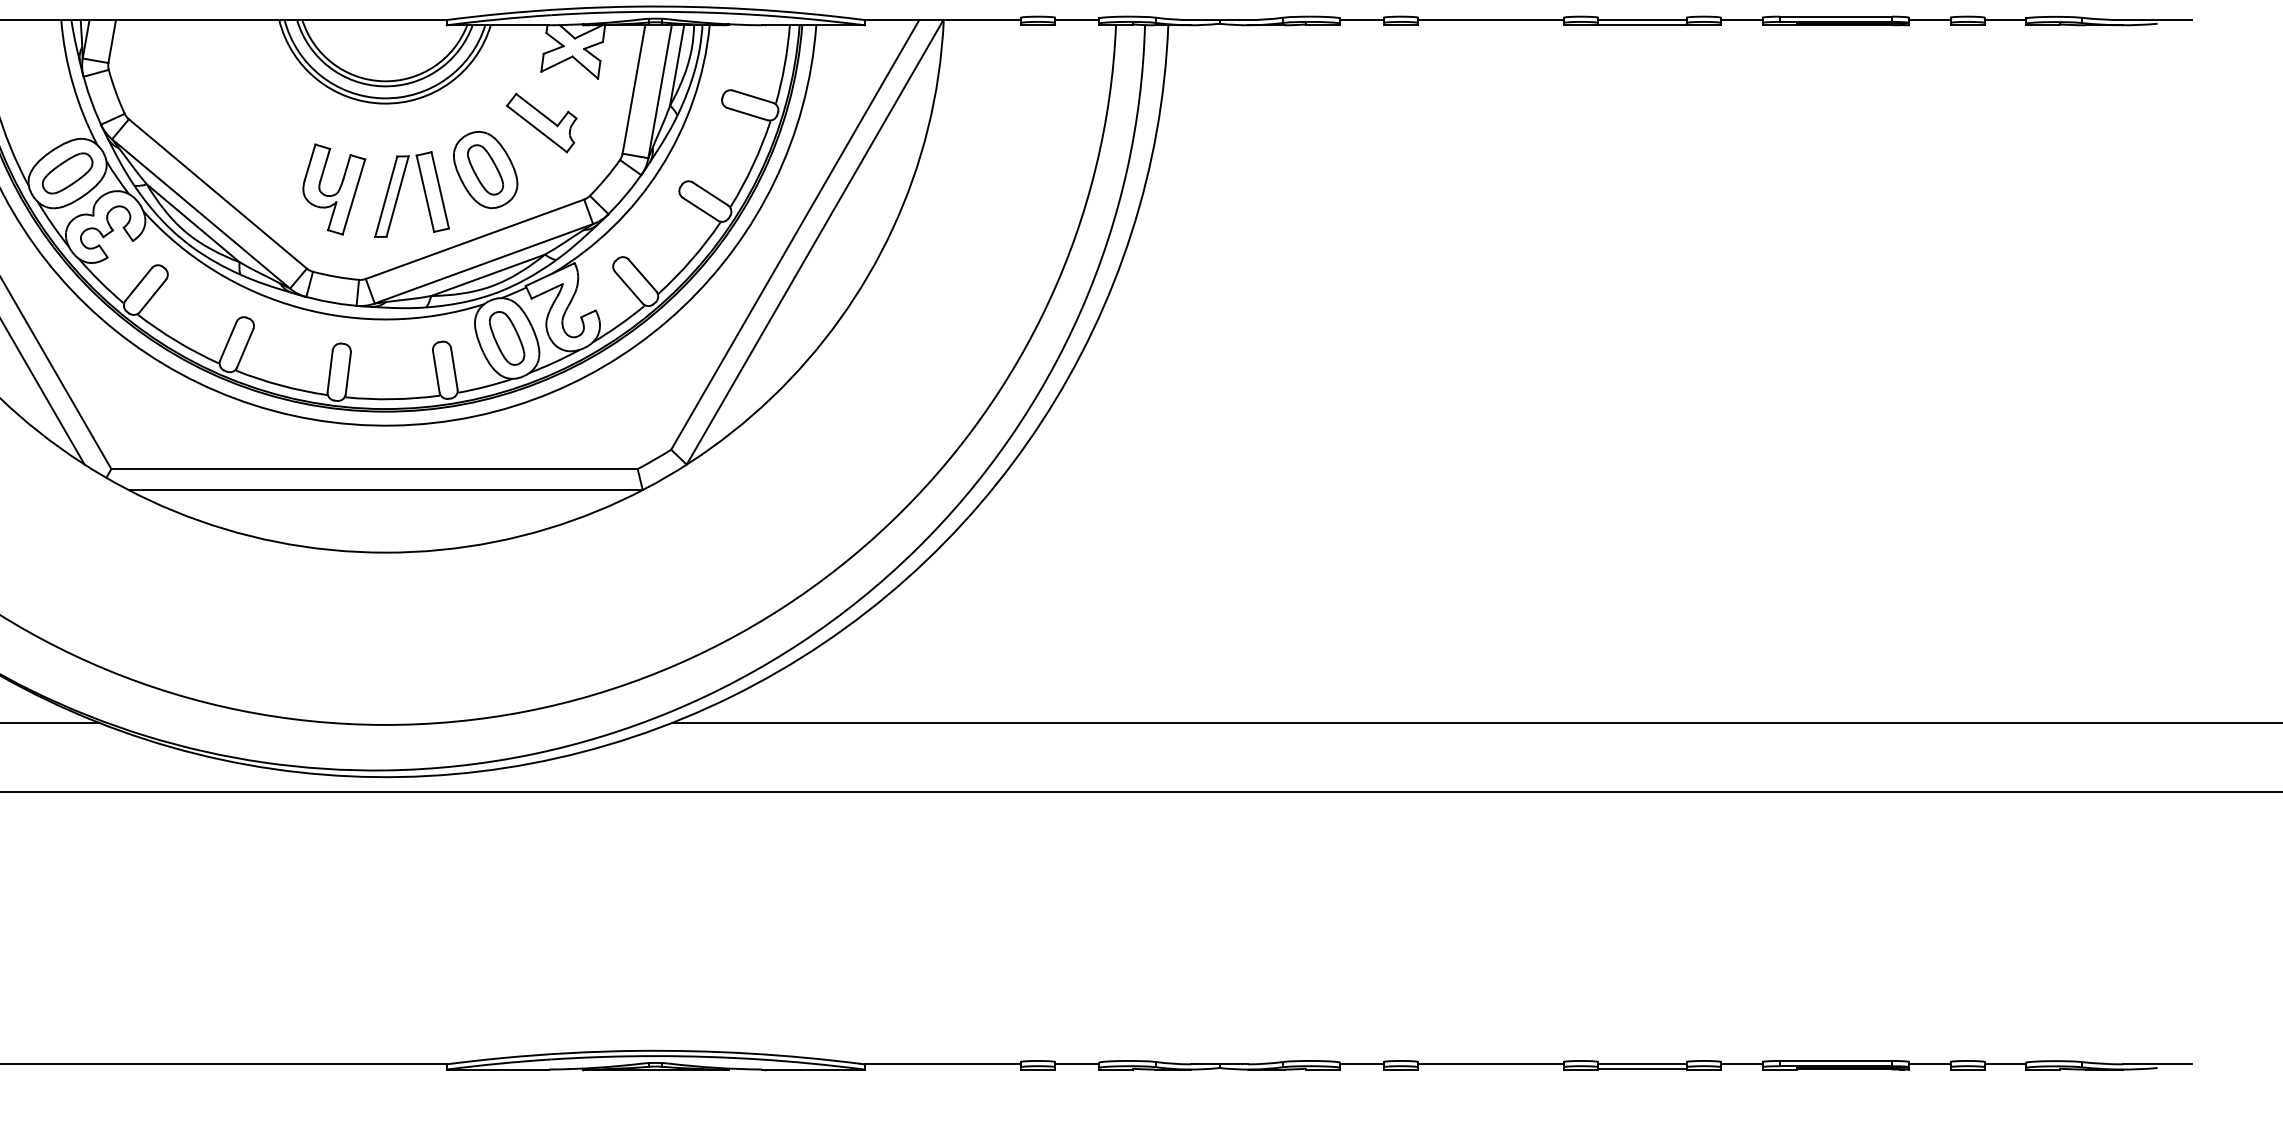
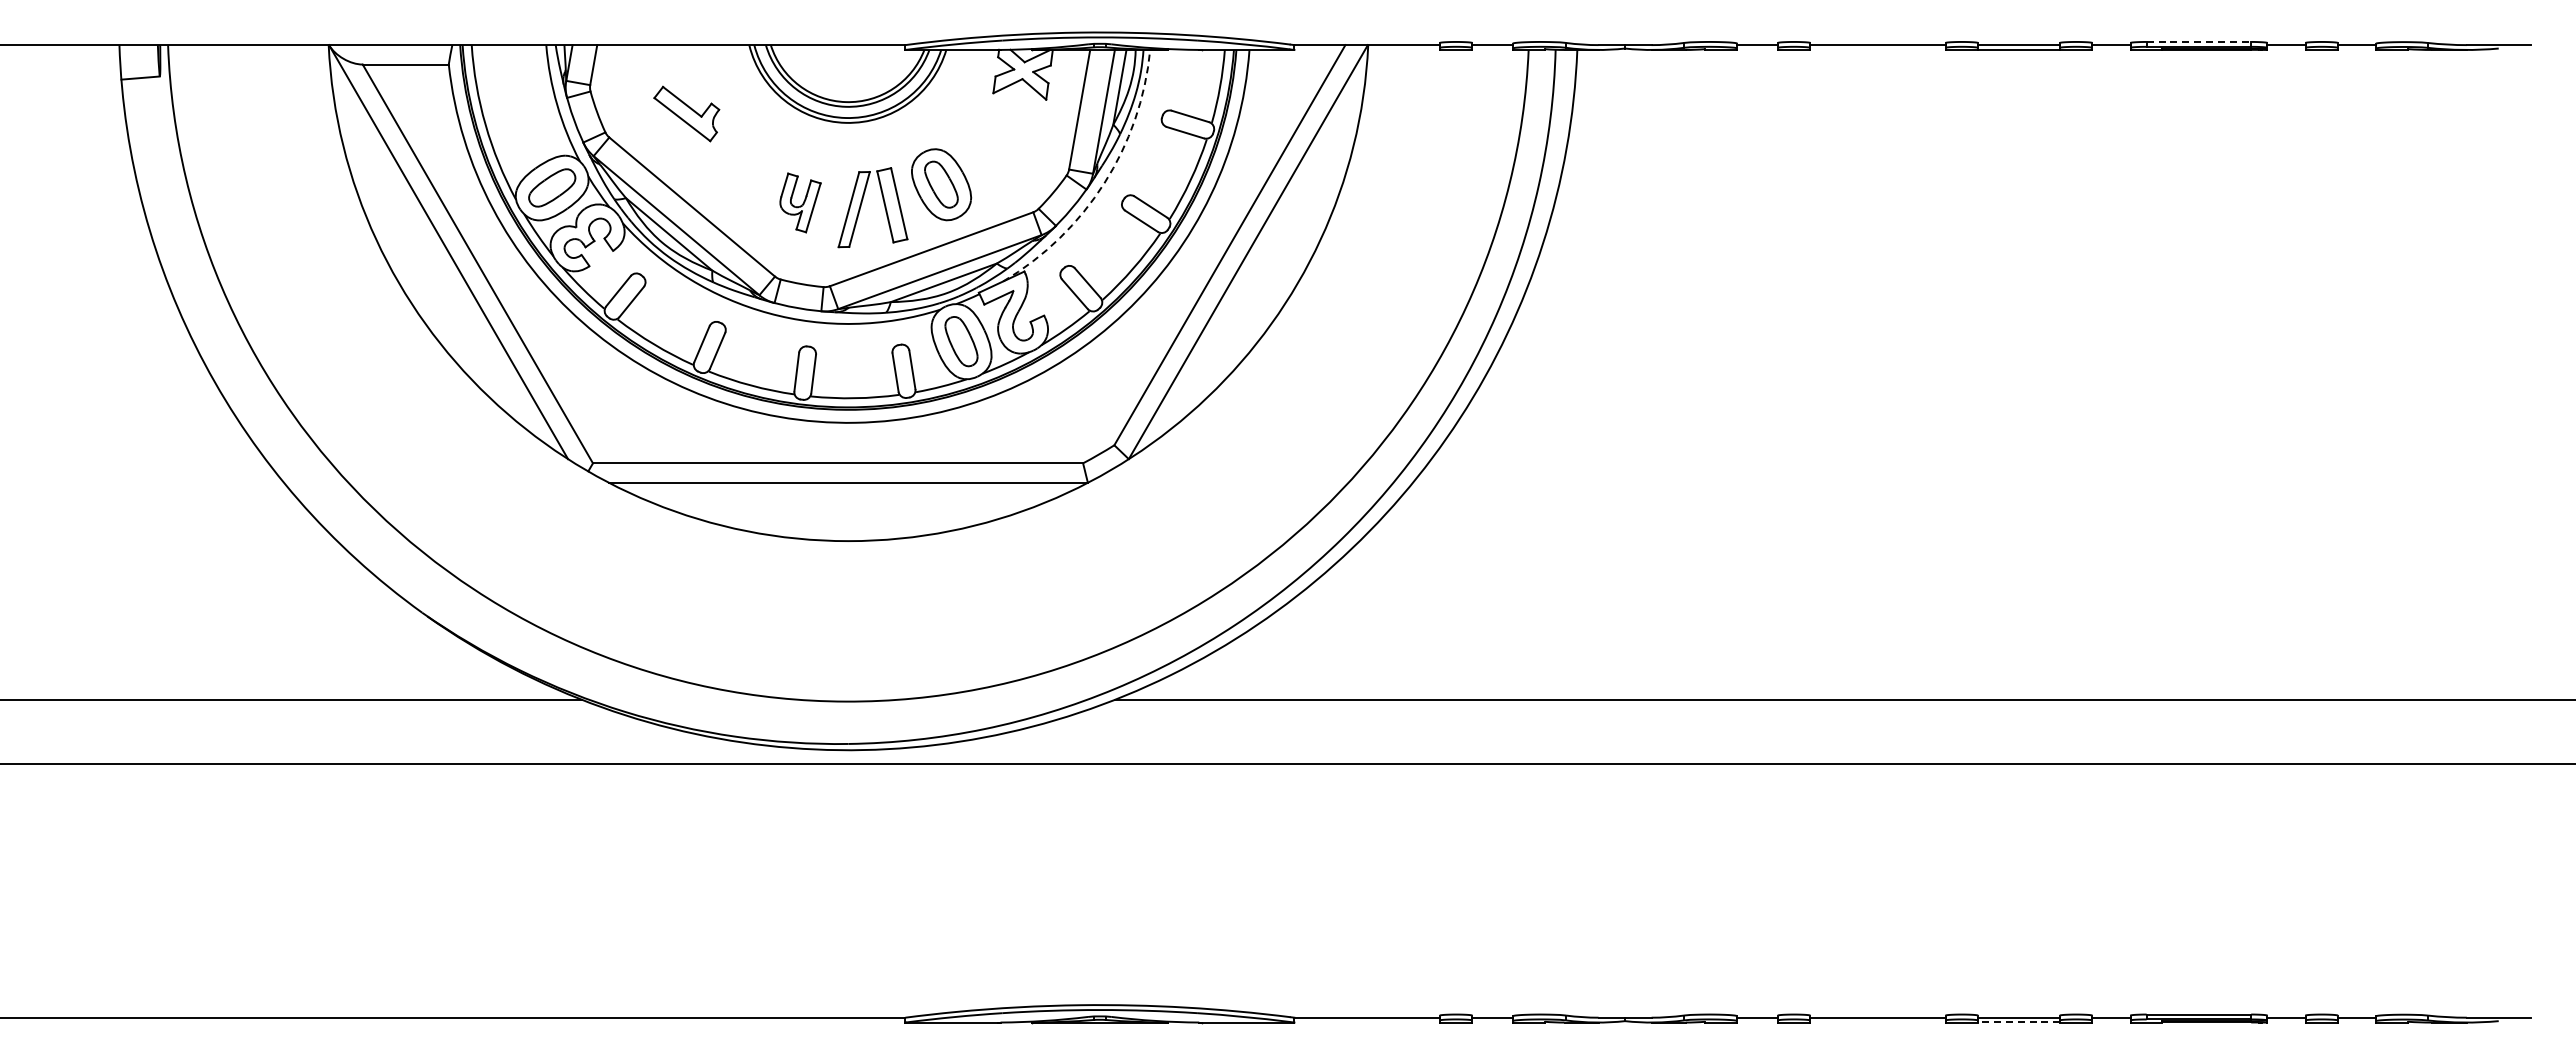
line: (1836, 16) -> (2199, 41), solid -> dashed
part: (541, 122) -> (686, 113), moved
arc: (660, 168) -> (1104, 183), solid -> dashed
part: (334, 189) -> (800, 202), size x0.7
line: (1641, 1069) -> (2018, 1022), solid -> dashed

